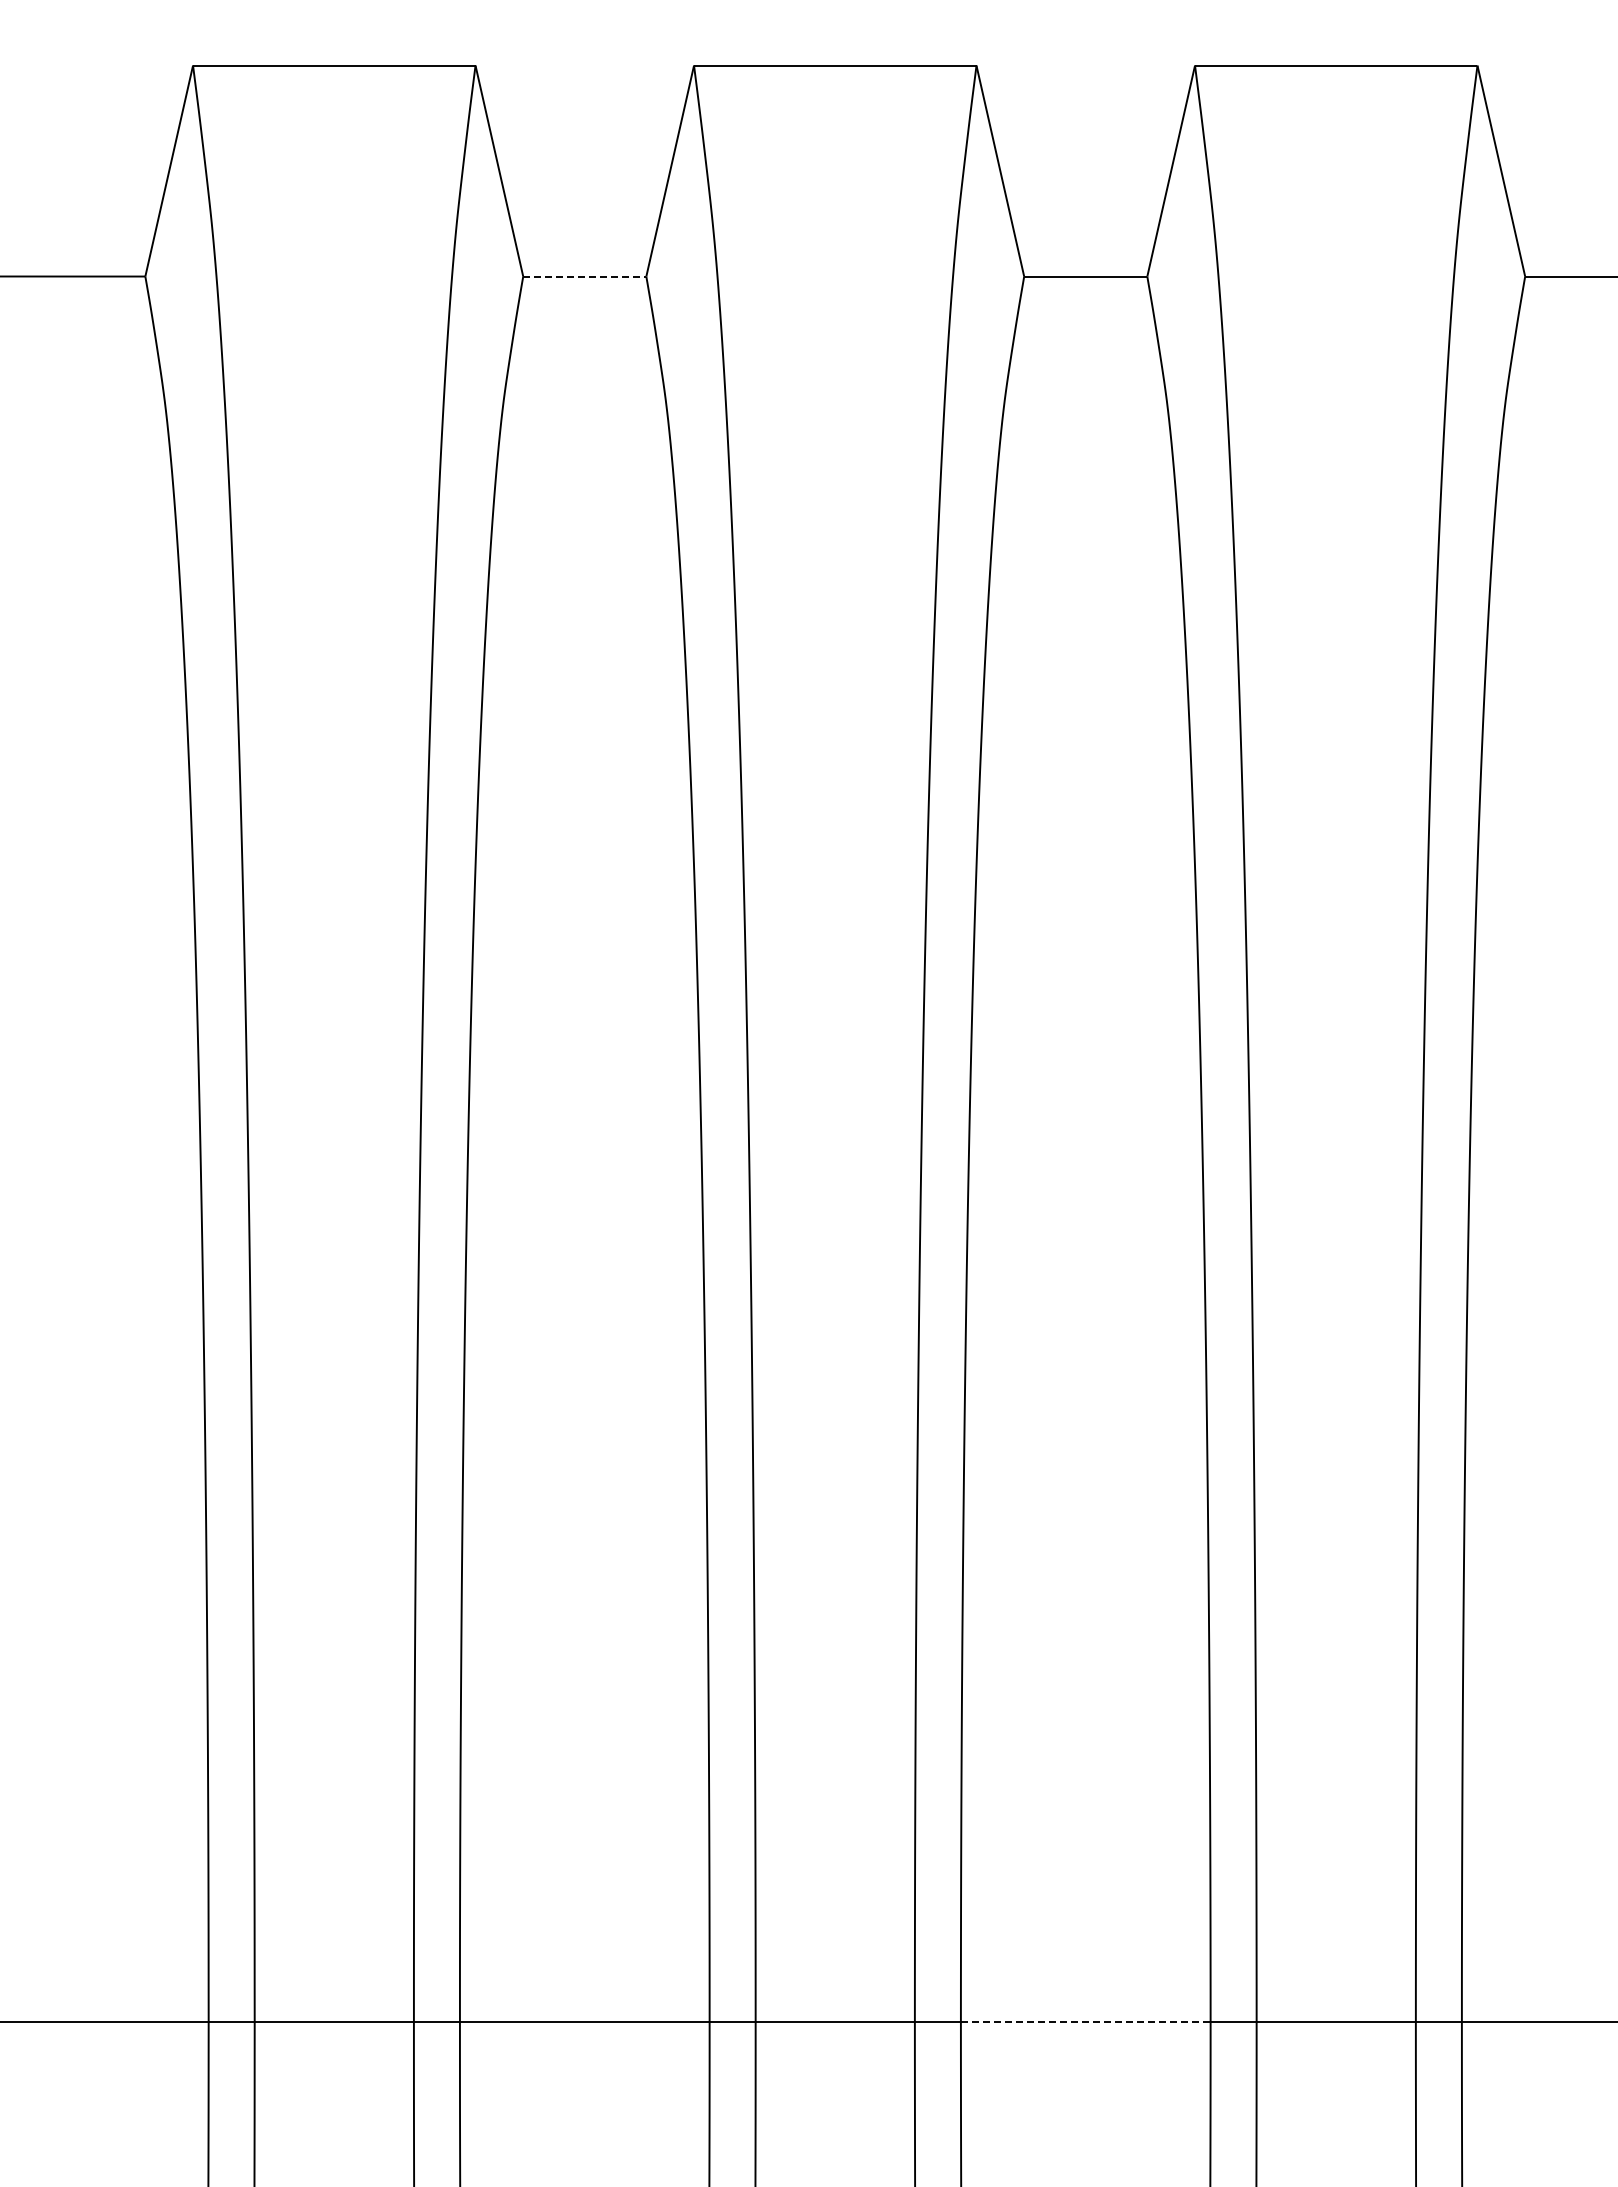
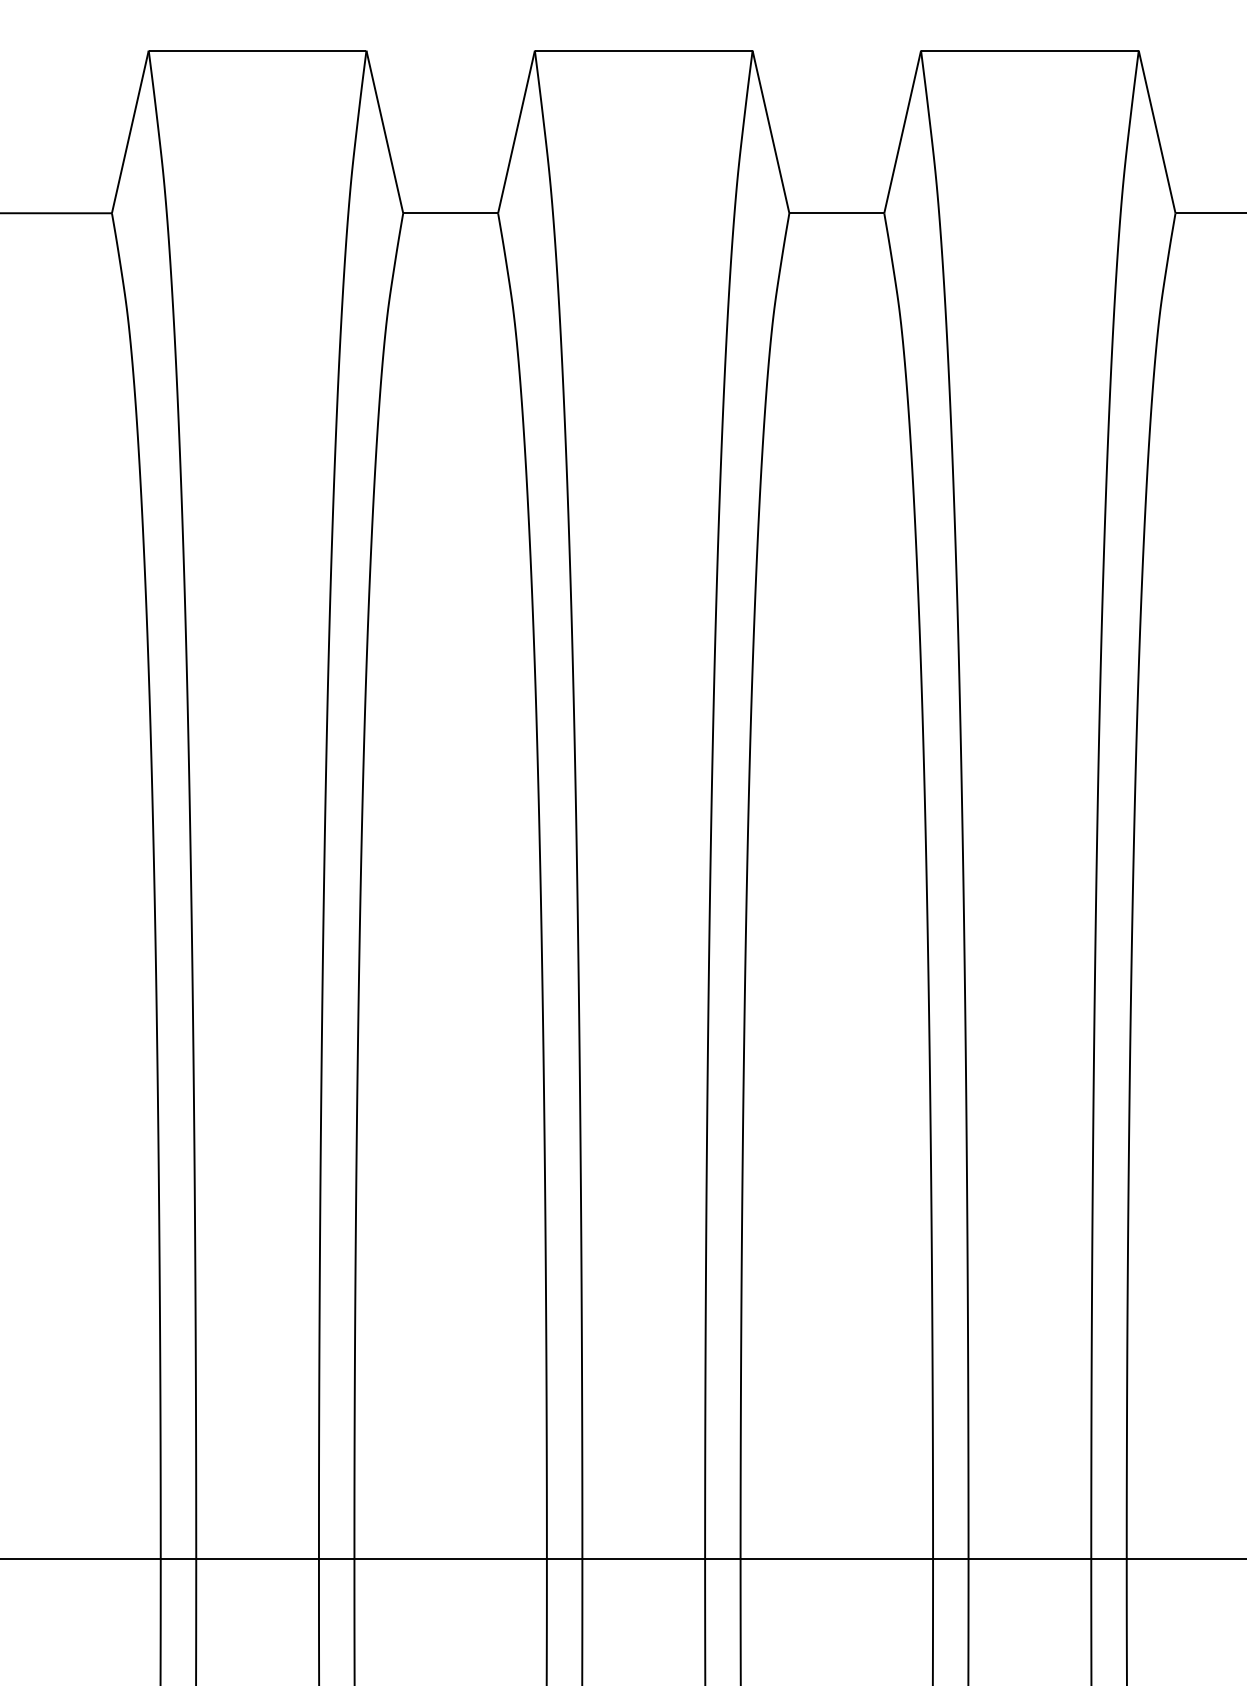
line: (584, 276) -> (450, 213), dashed -> solid
line: (1085, 2022) -> (836, 1559), dashed -> solid

